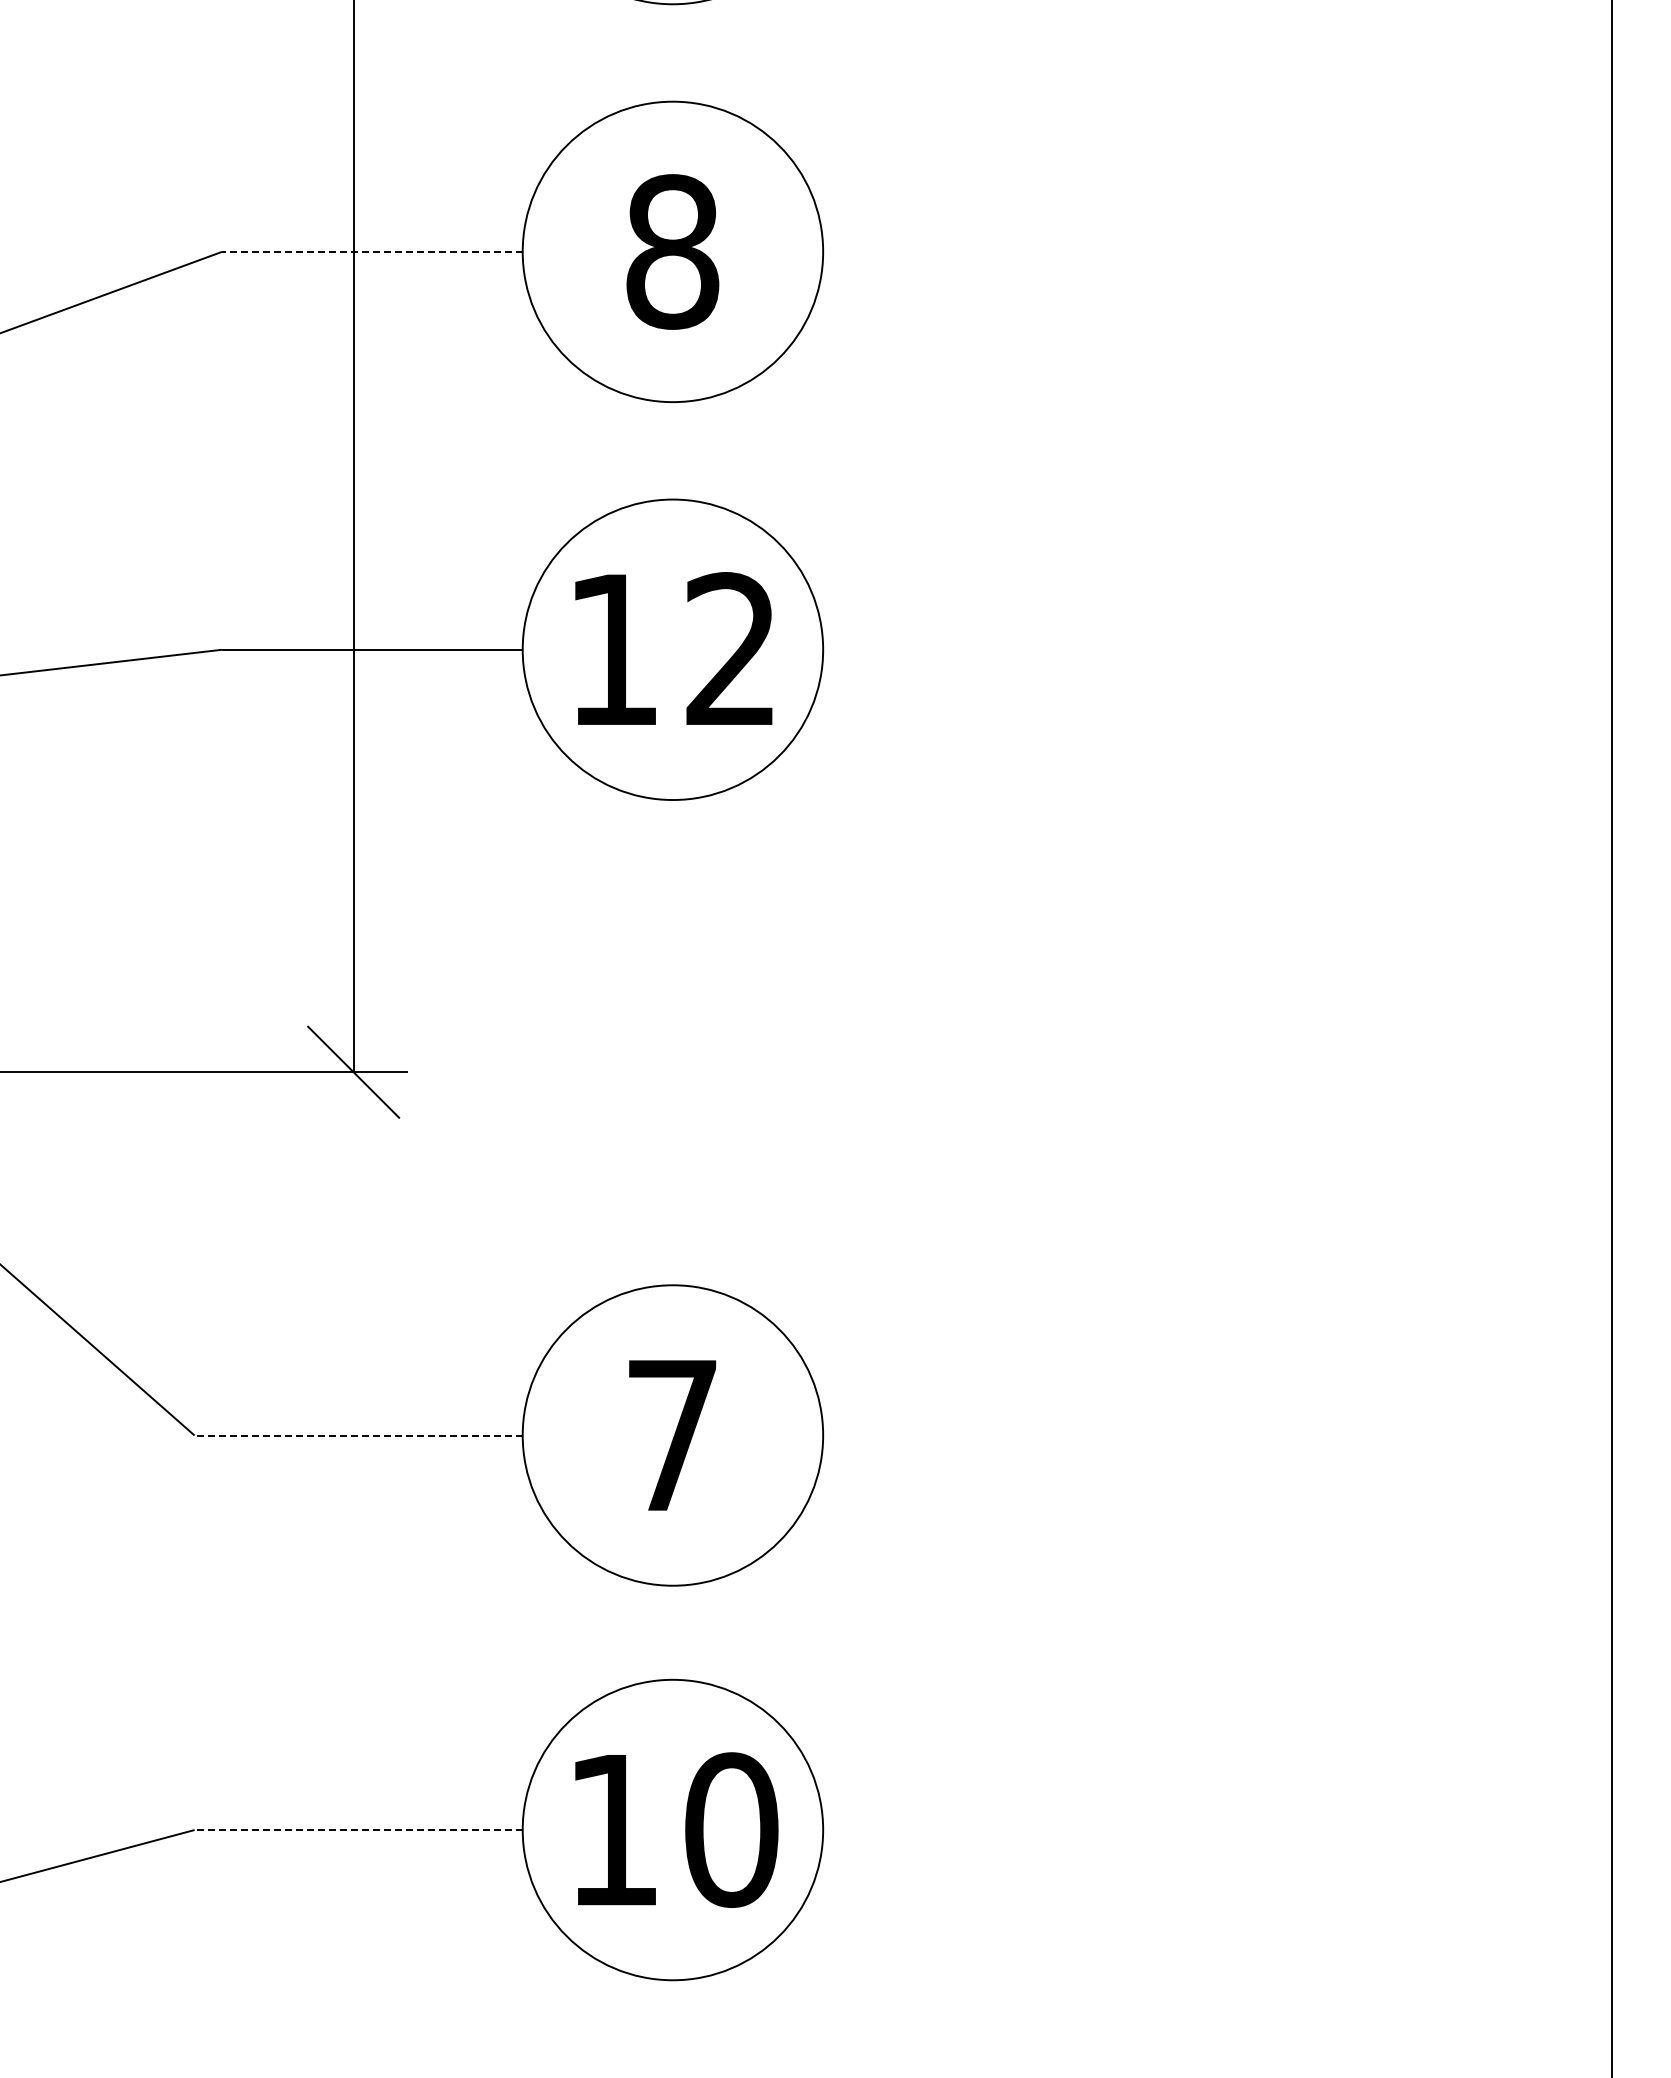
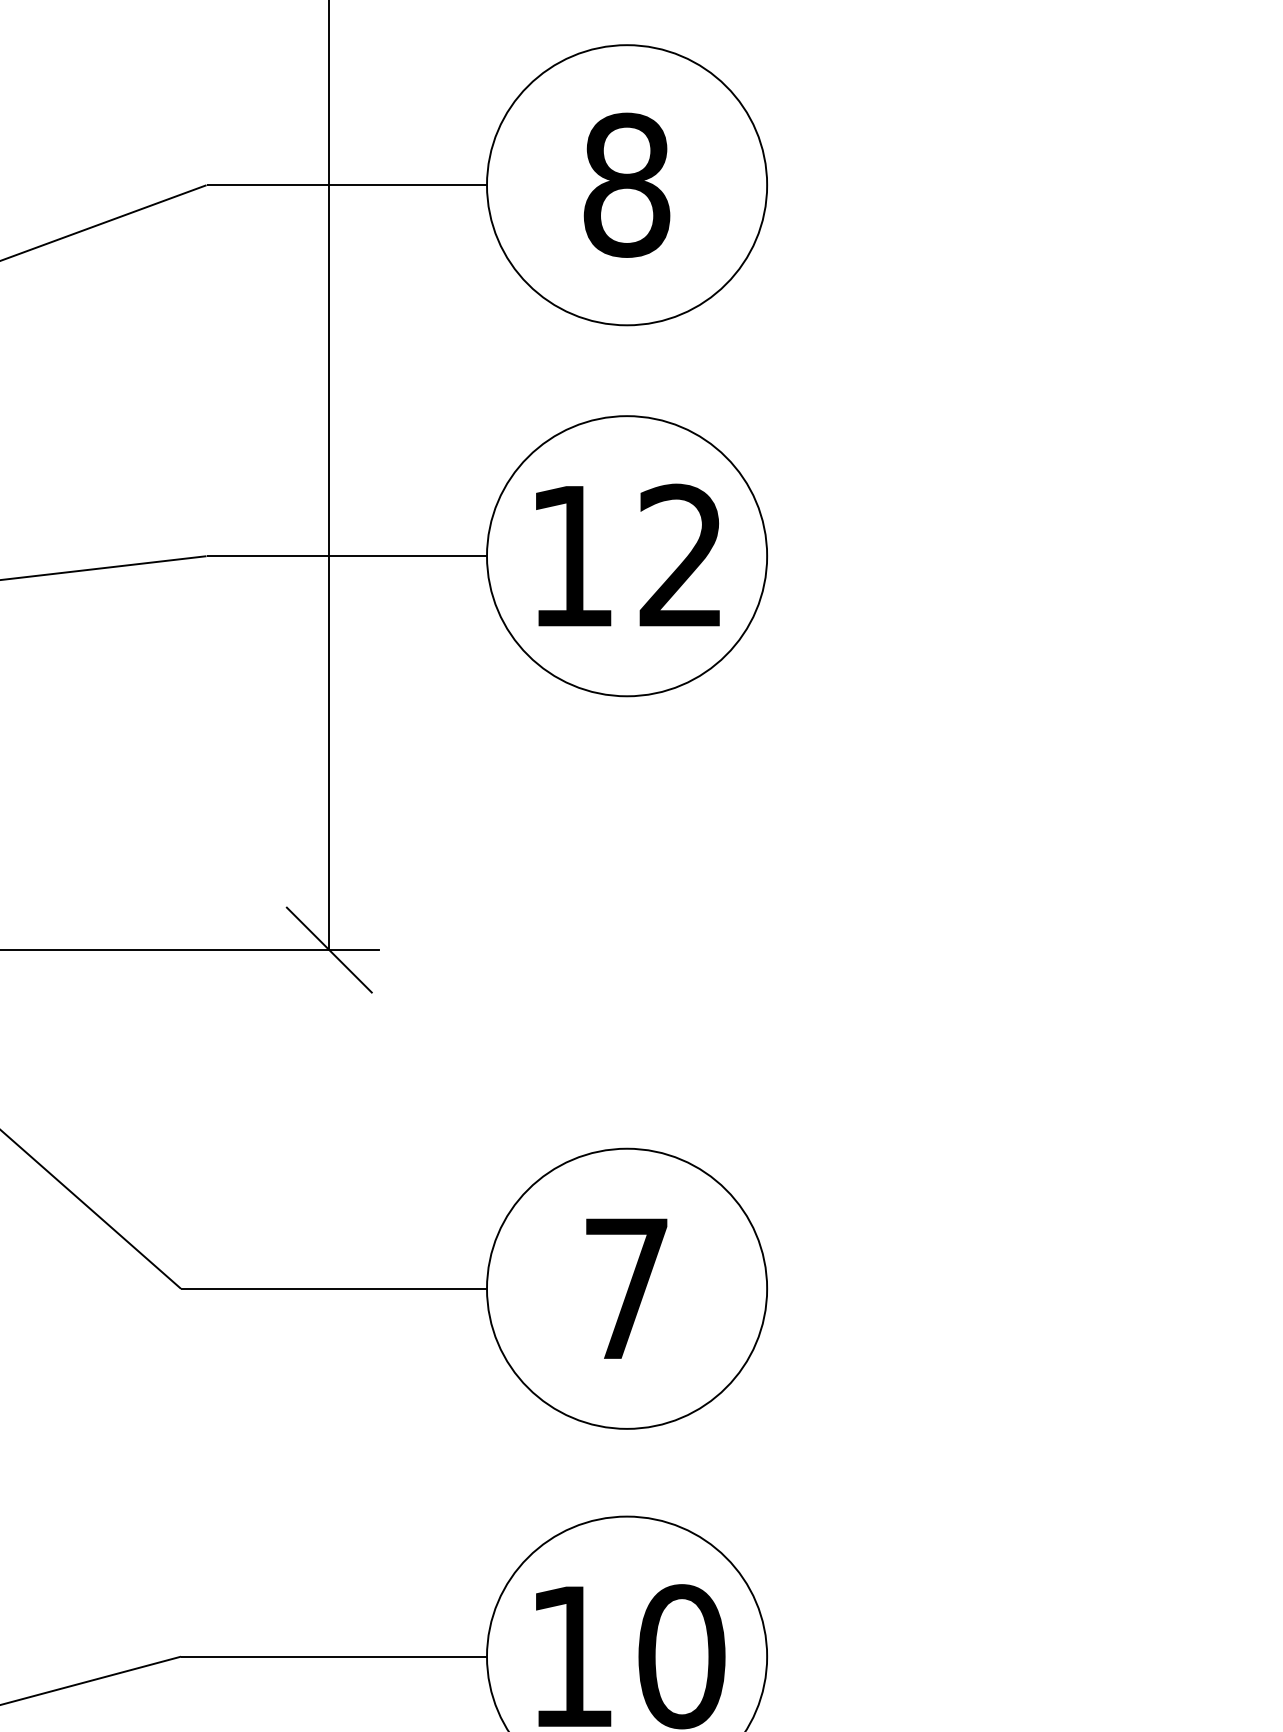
line: (371, 251) -> (346, 184), dashed -> solid
line: (358, 1435) -> (333, 1288), dashed -> solid
line: (358, 1830) -> (333, 1657), dashed -> solid

